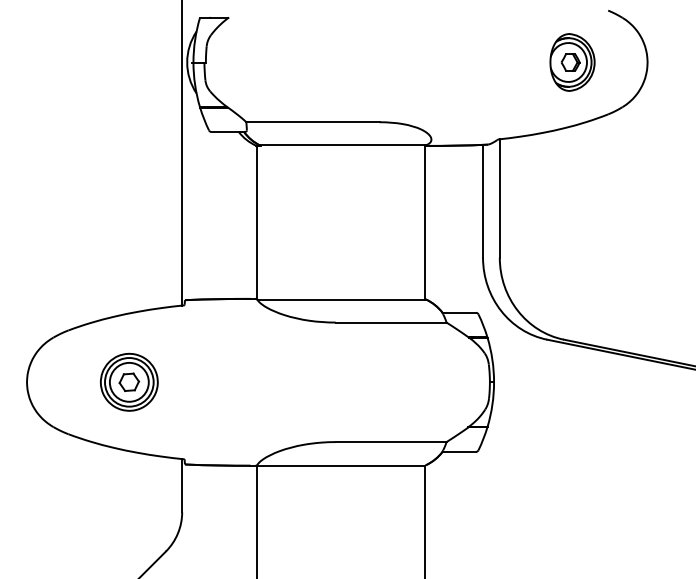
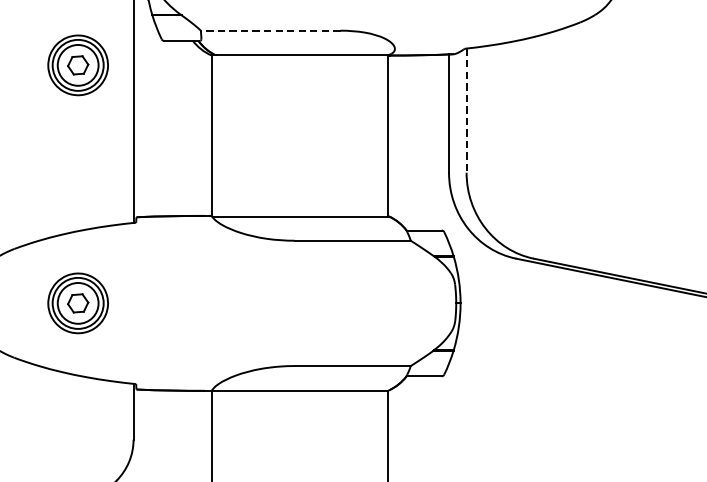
line: (312, 122) -> (270, 30), solid -> dashed
part: (129, 154) -> (78, 64), added
line: (499, 199) -> (466, 111), solid -> dashed

